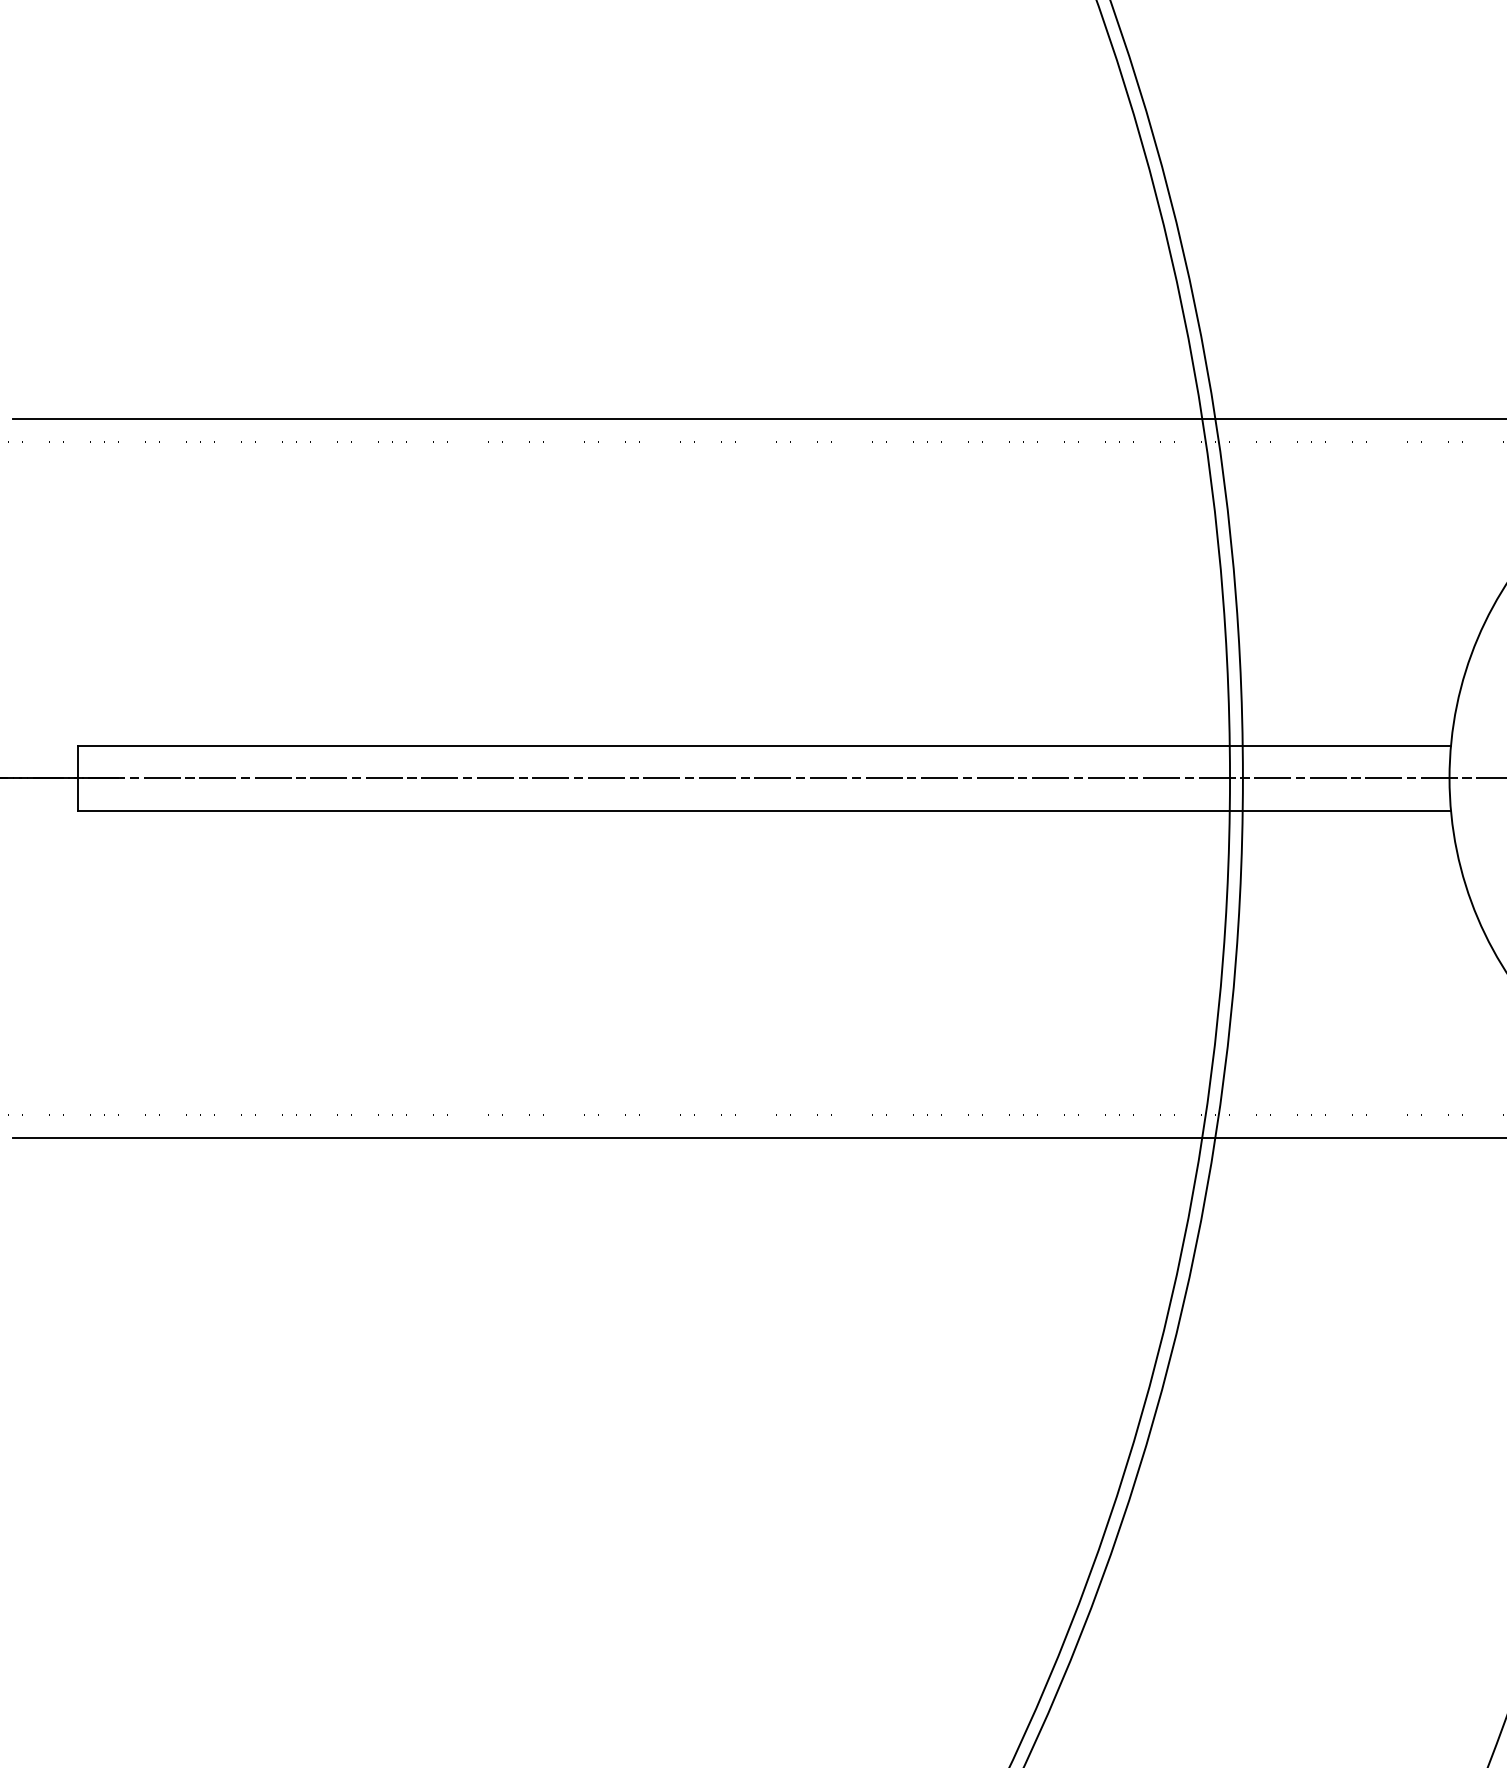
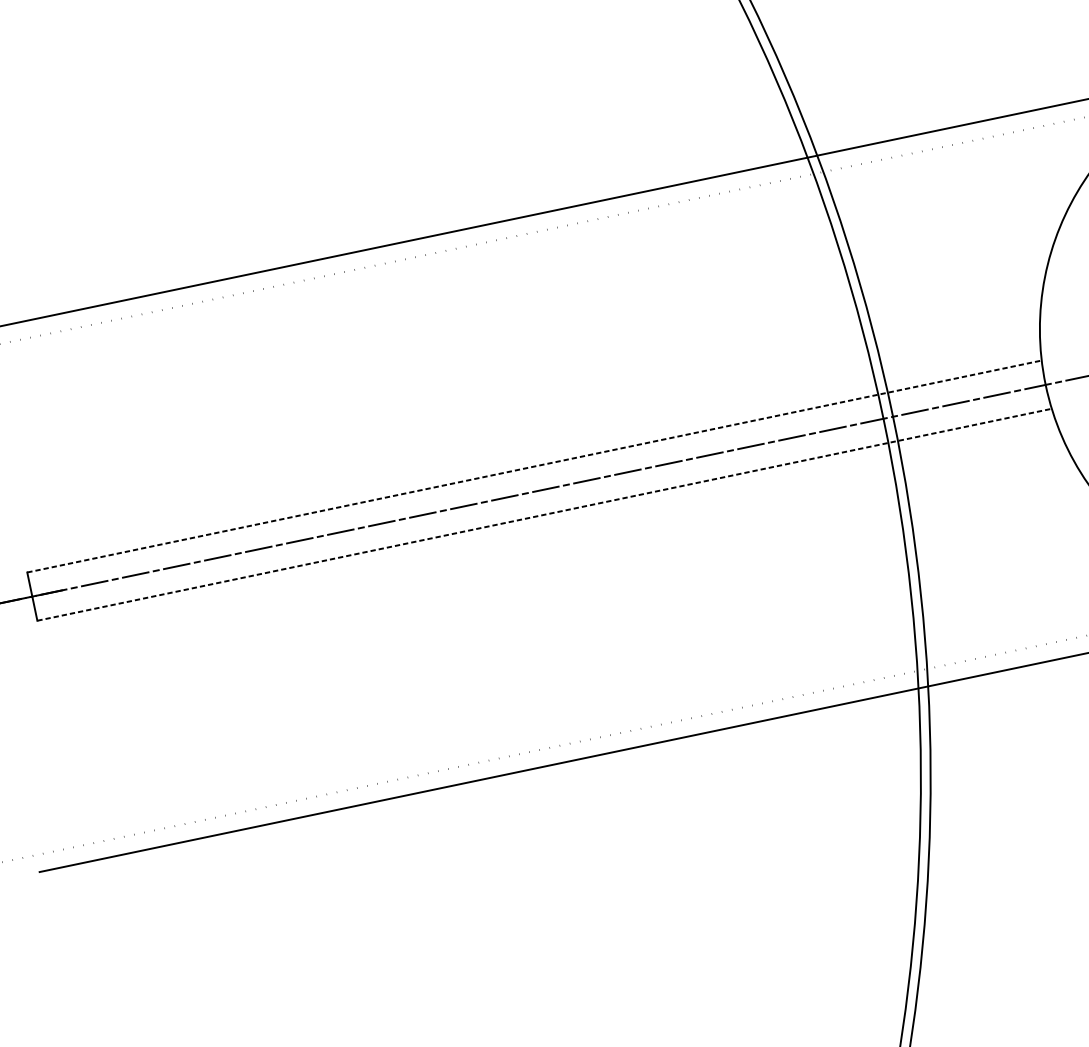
line: (764, 745) -> (534, 466), solid -> dashed
line: (764, 810) -> (544, 514), solid -> dashed

